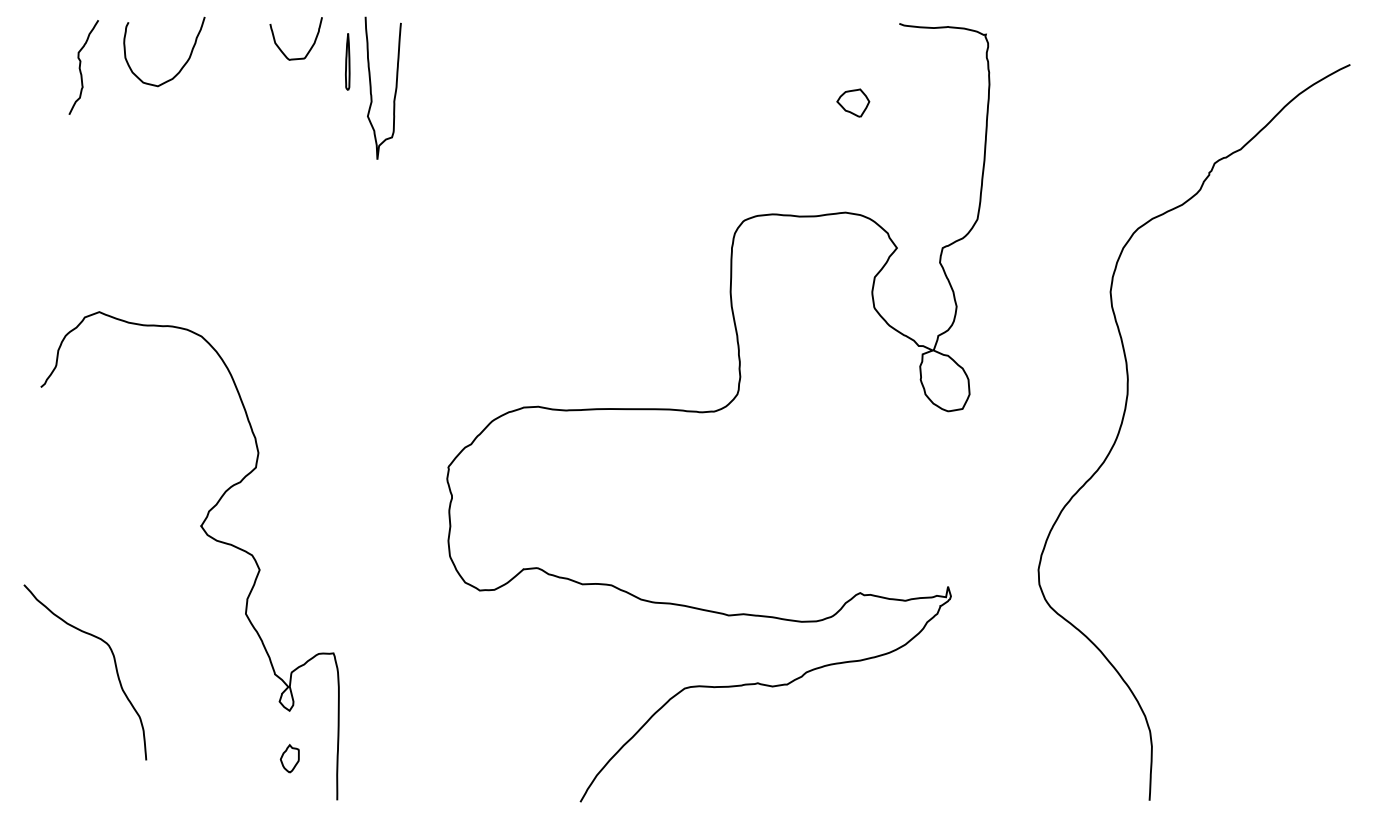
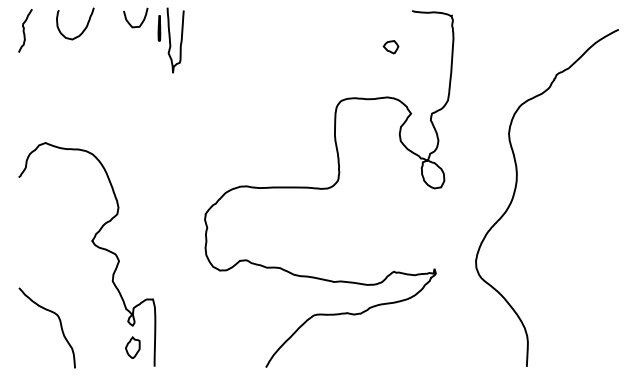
curve: (81, 66) -> (24, 30), moved
curve: (112, 660) -> (59, 322), moved
part: (289, 758) -> (132, 347), size x1.67

